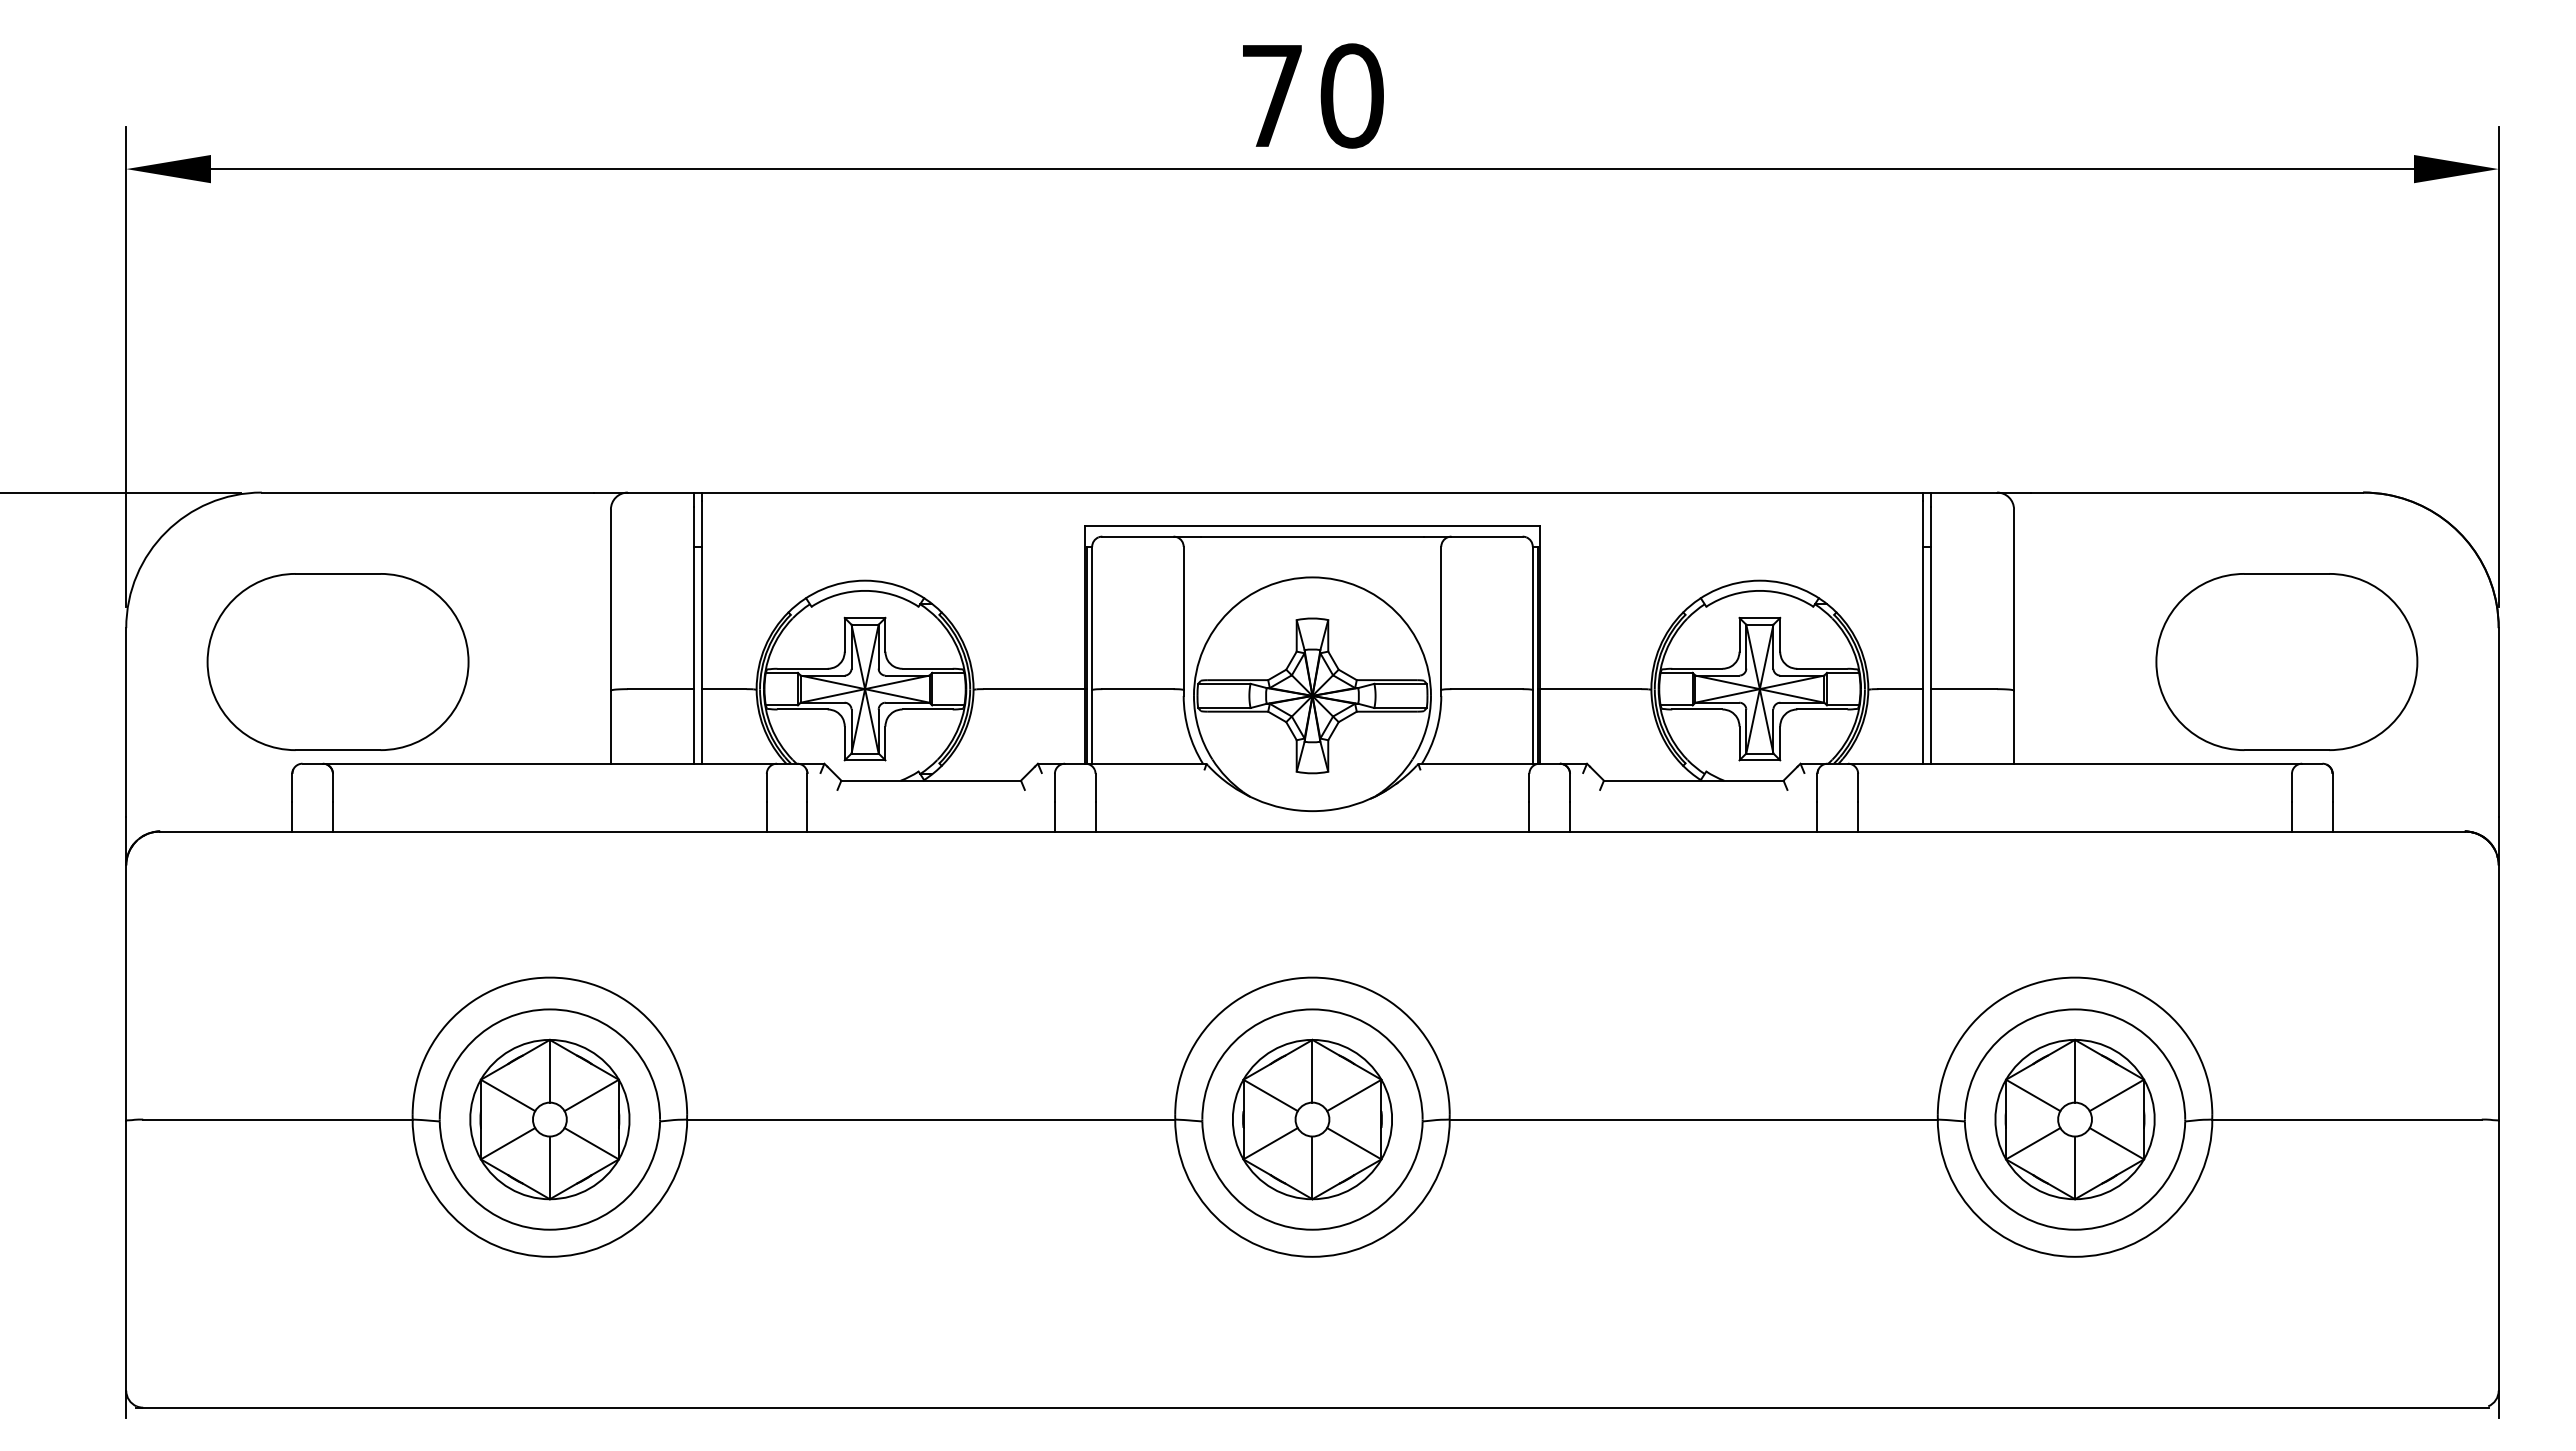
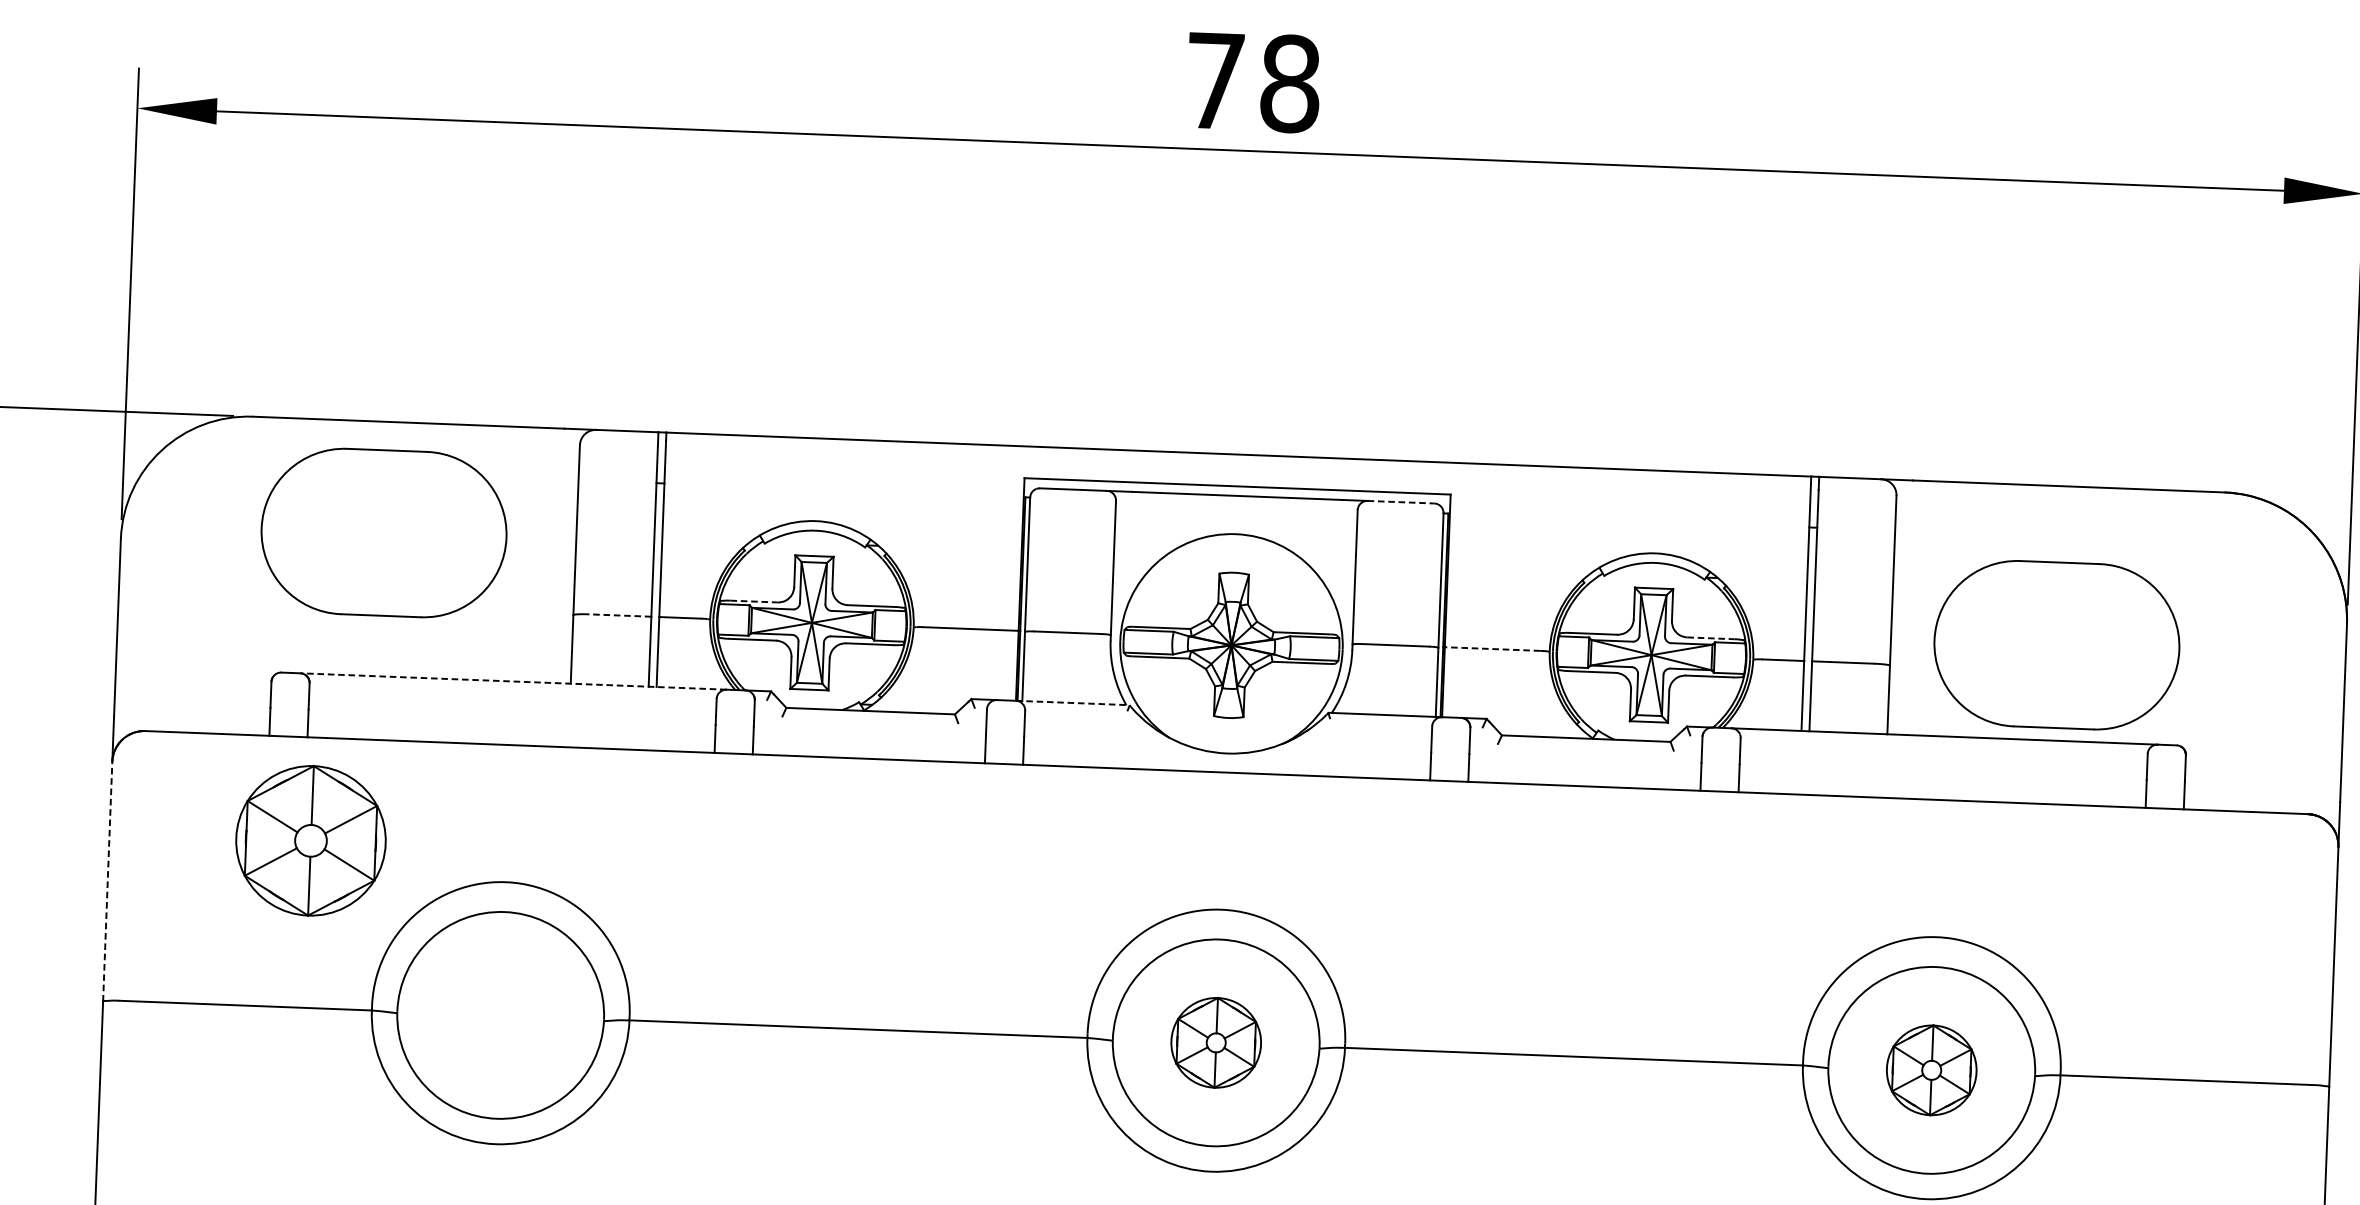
text: (1351, 95) -> (1289, 83), 70 -> 78
line: (1487, 536) -> (1401, 502), solid -> dashed
part: (337, 661) -> (383, 532), moved
part: (2286, 661) -> (2056, 644), moved
line: (803, 668) -> (754, 601), solid -> dashed
line: (1822, 668) -> (1711, 638), solid -> dashed
line: (660, 689) -> (619, 615), solid -> dashed
line: (1590, 689) -> (1492, 649), solid -> dashed
line: (549, 763) -> (513, 681), solid -> dashed
line: (1146, 763) -> (1073, 702), solid -> dashed
line: (126, 993) -> (107, 881), solid -> dashed
part: (549, 1119) -> (310, 840), moved
part: (1312, 1119) -> (1216, 1042), size x0.6
part: (2074, 1119) -> (1931, 1070), size x0.6

